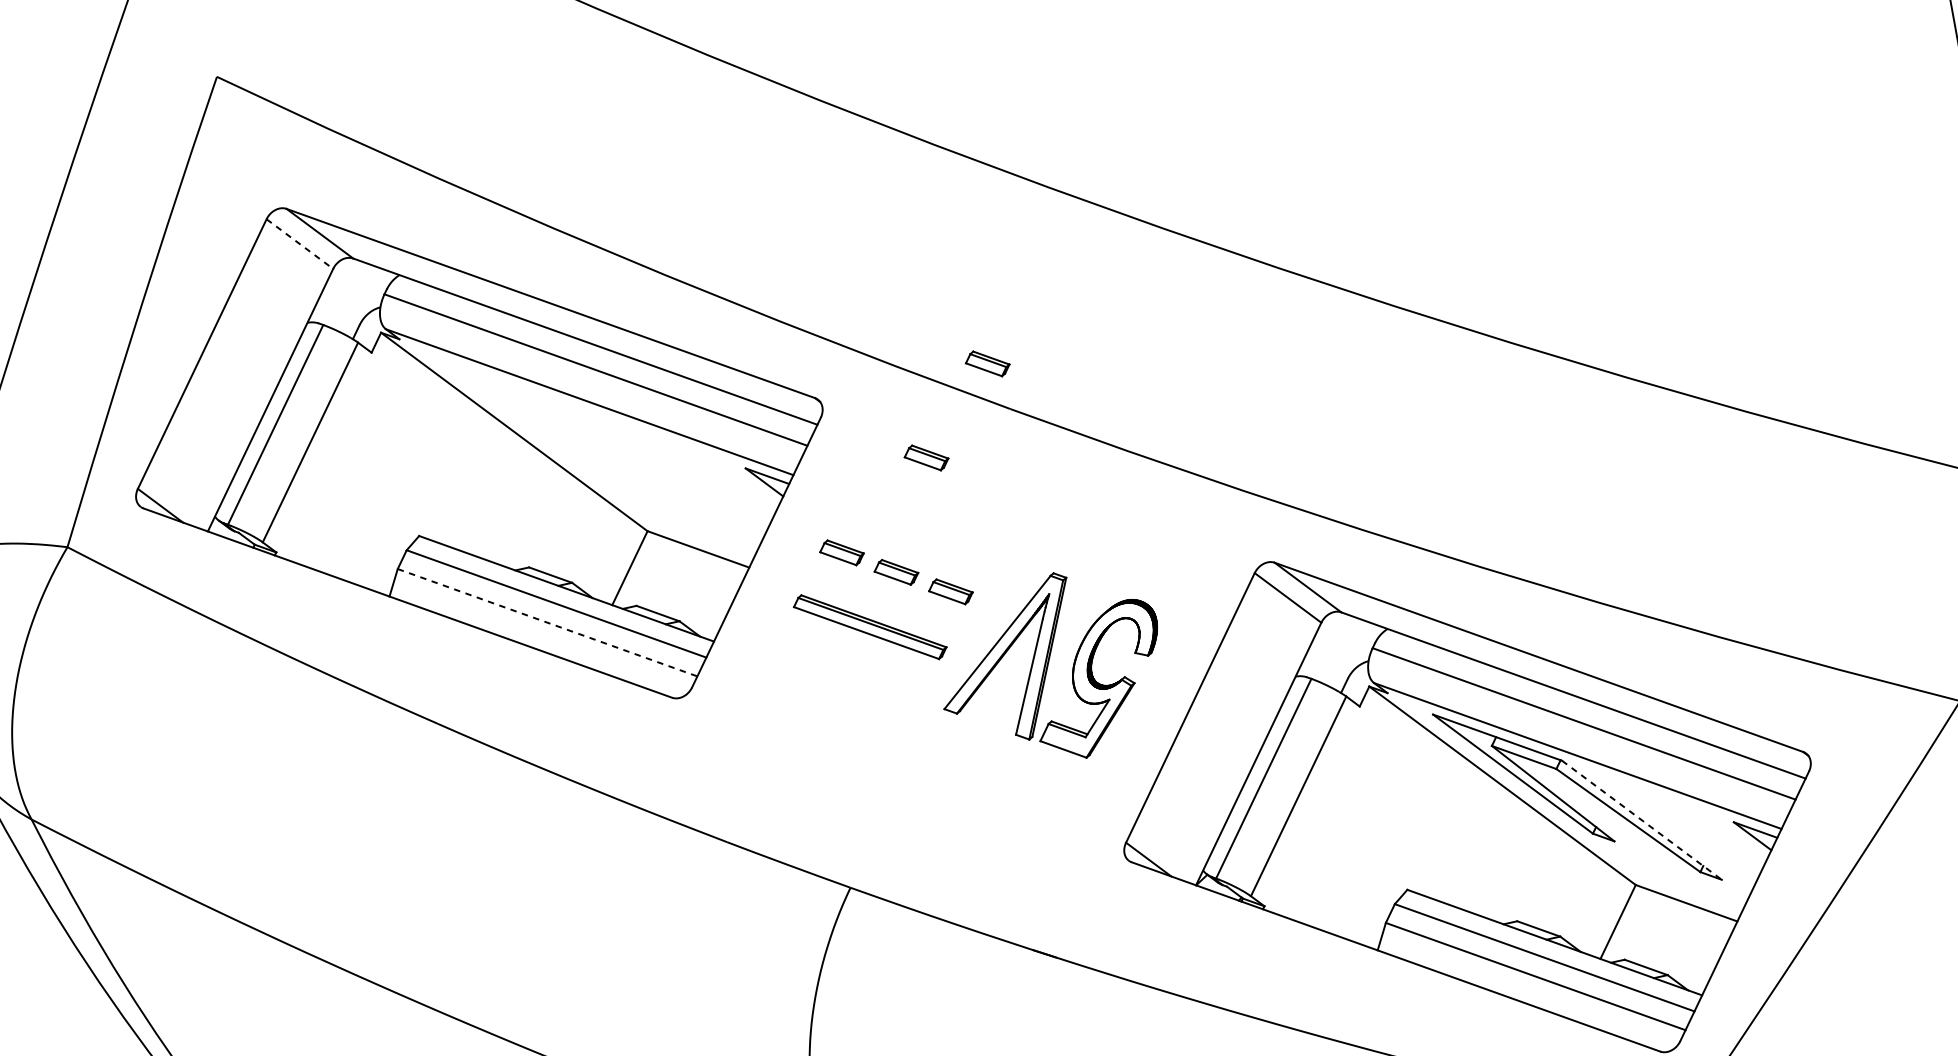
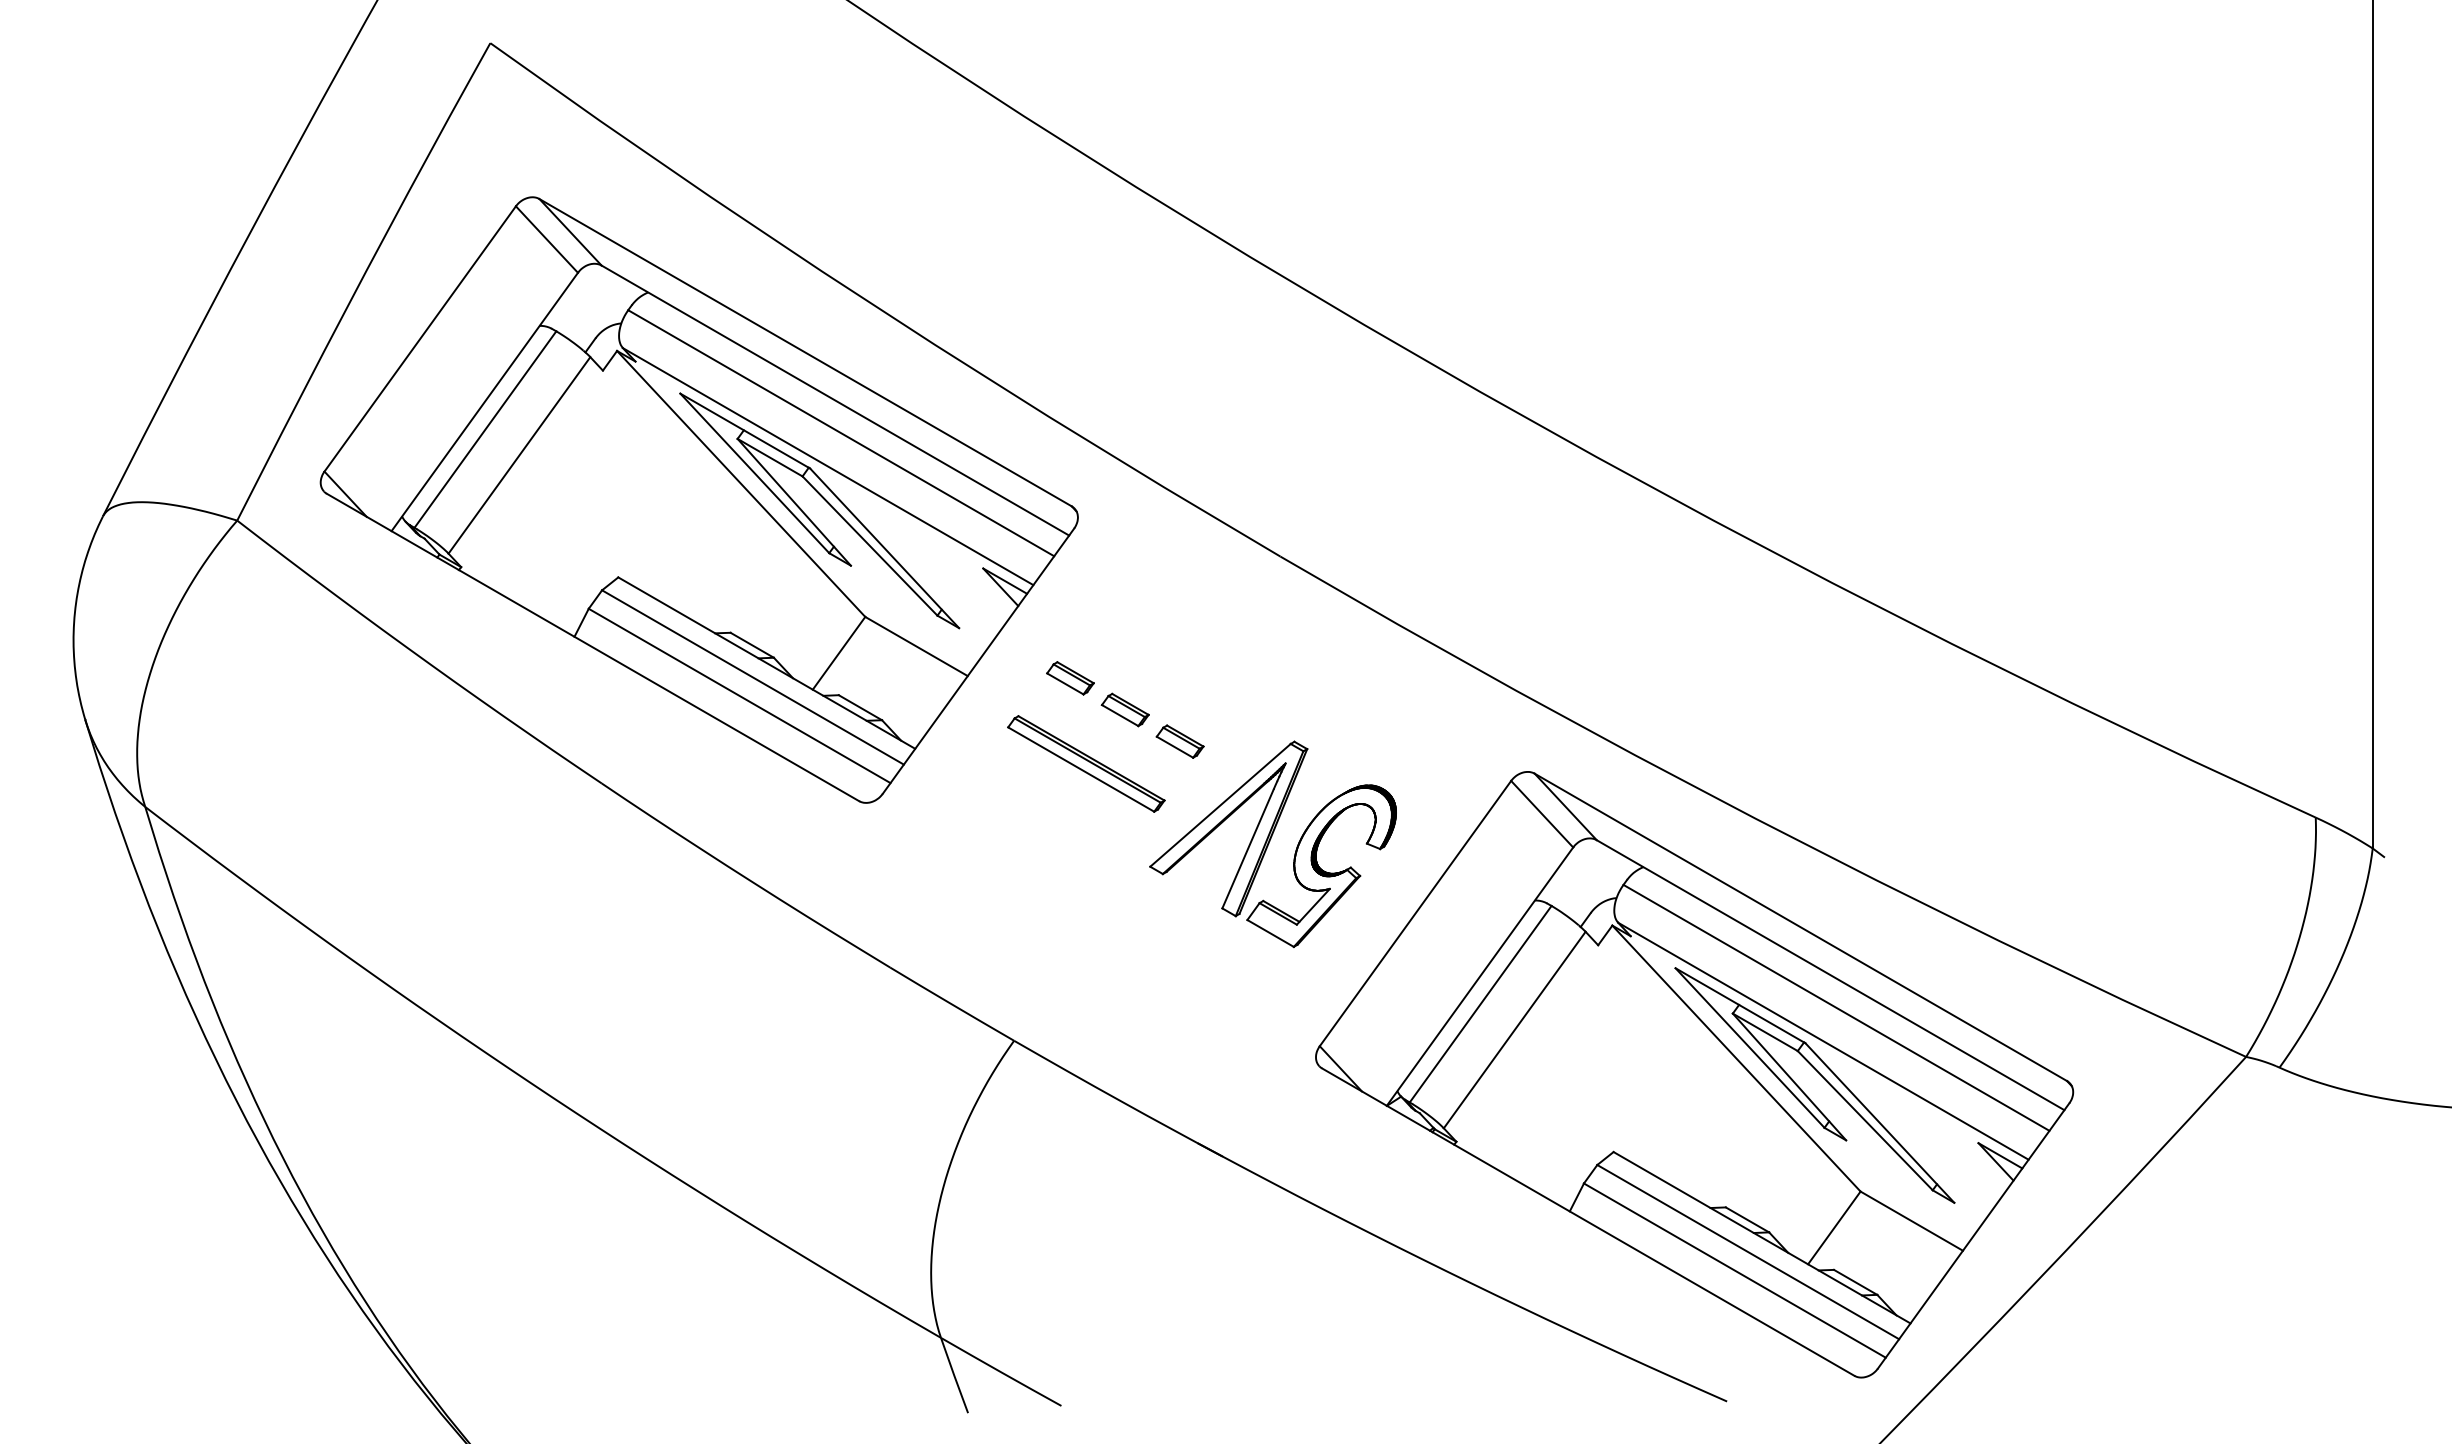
line: (300, 243) -> (547, 239), dashed -> solid
part: (987, 364) -> (1264, 503), removed
part: (594, 434) -> (826, 502), added
part: (925, 457) -> (1179, 592), removed
line: (548, 623) -> (740, 696), dashed -> solid
line: (1642, 820) -> (1880, 1123), dashed -> solid

